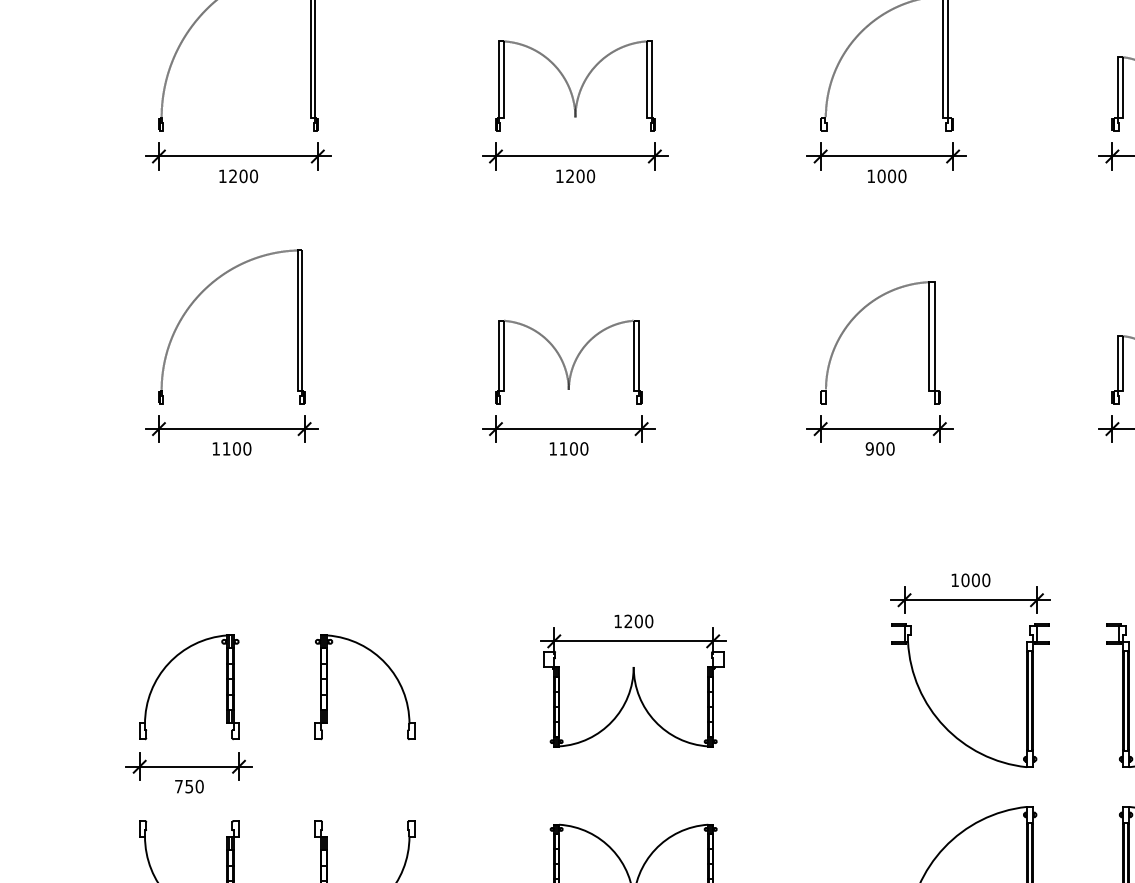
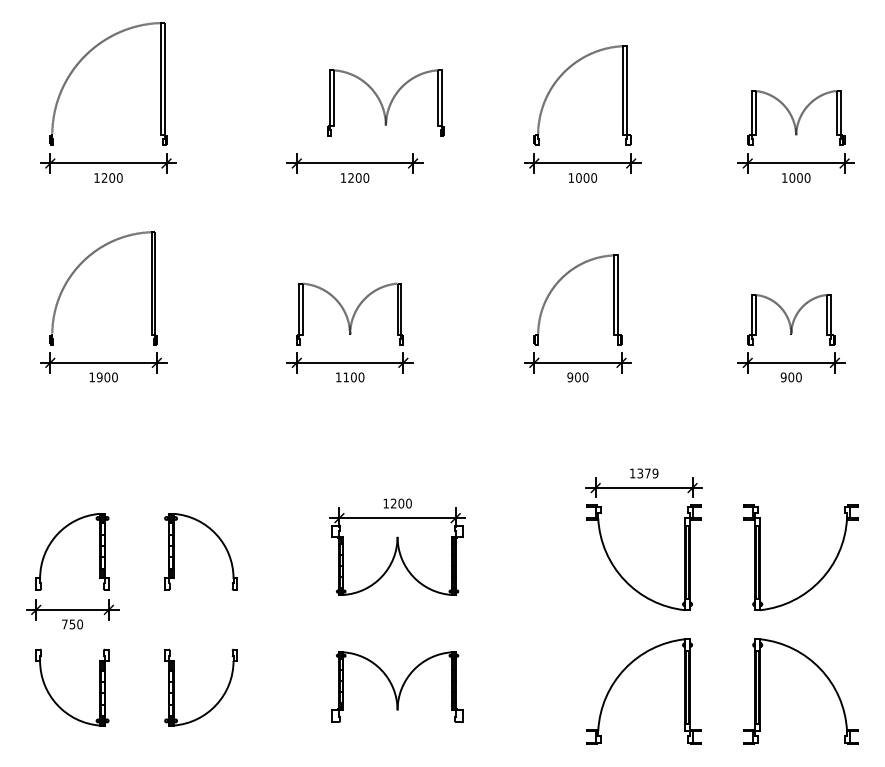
part: (574, 85) -> (385, 102), moved
text: (226, 449) -> (99, 377), 1100 -> 1900
text: (975, 580) -> (647, 473), 1000 -> 1379

